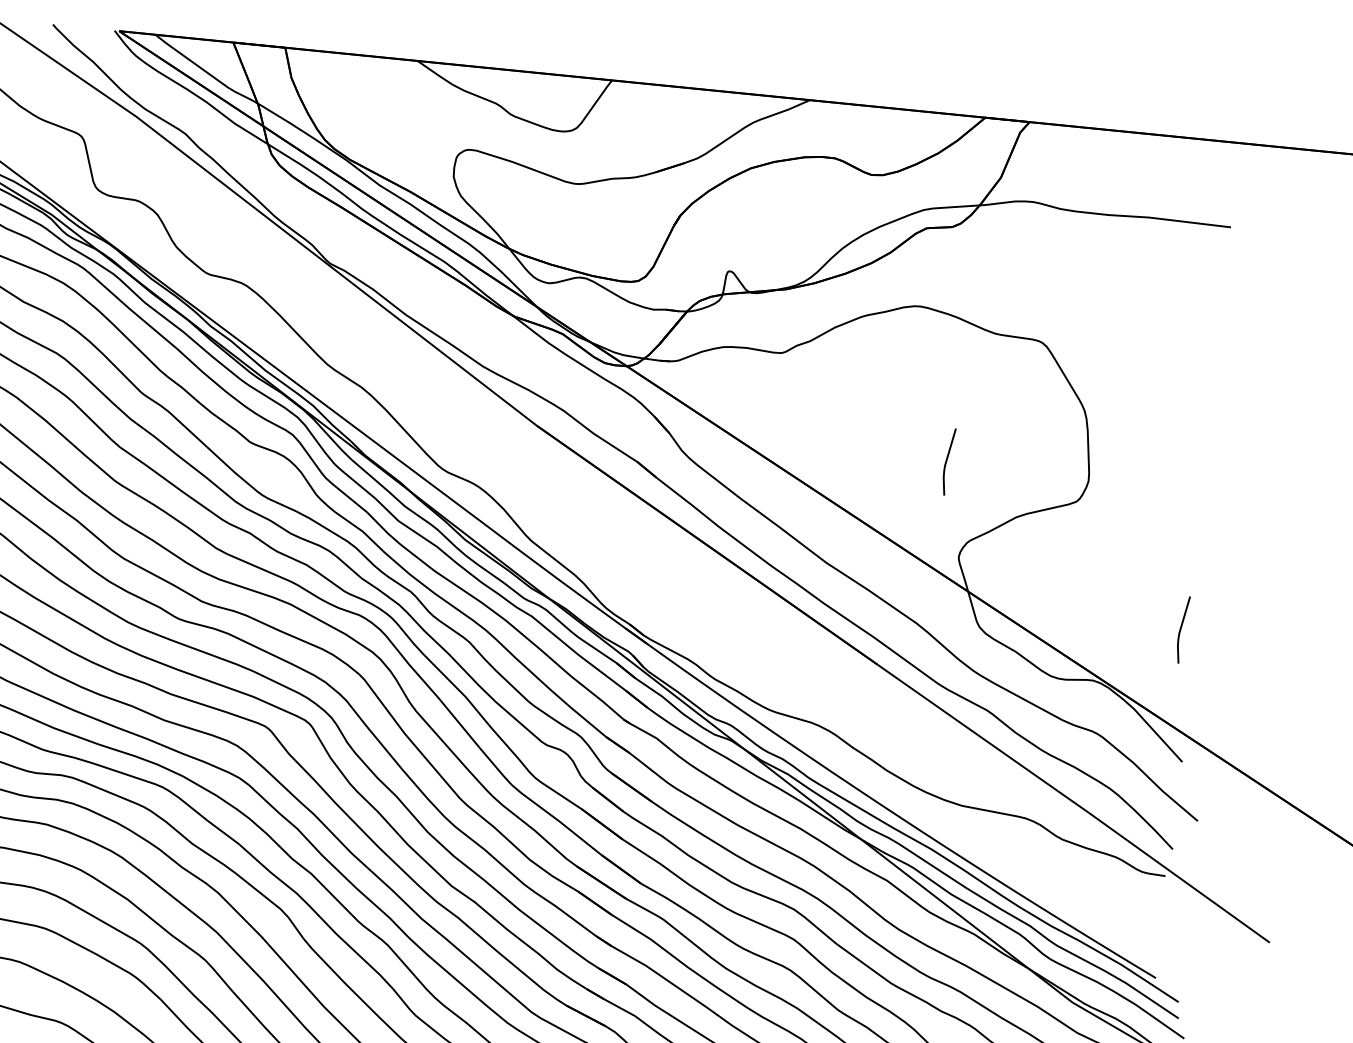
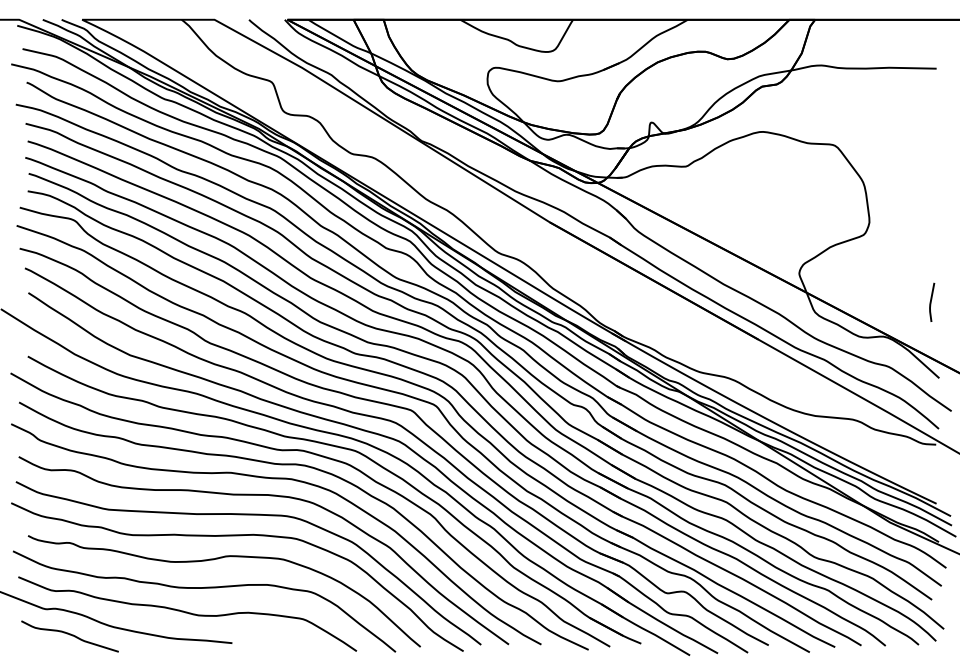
line: (947, 460) -> (787, 218), removed

